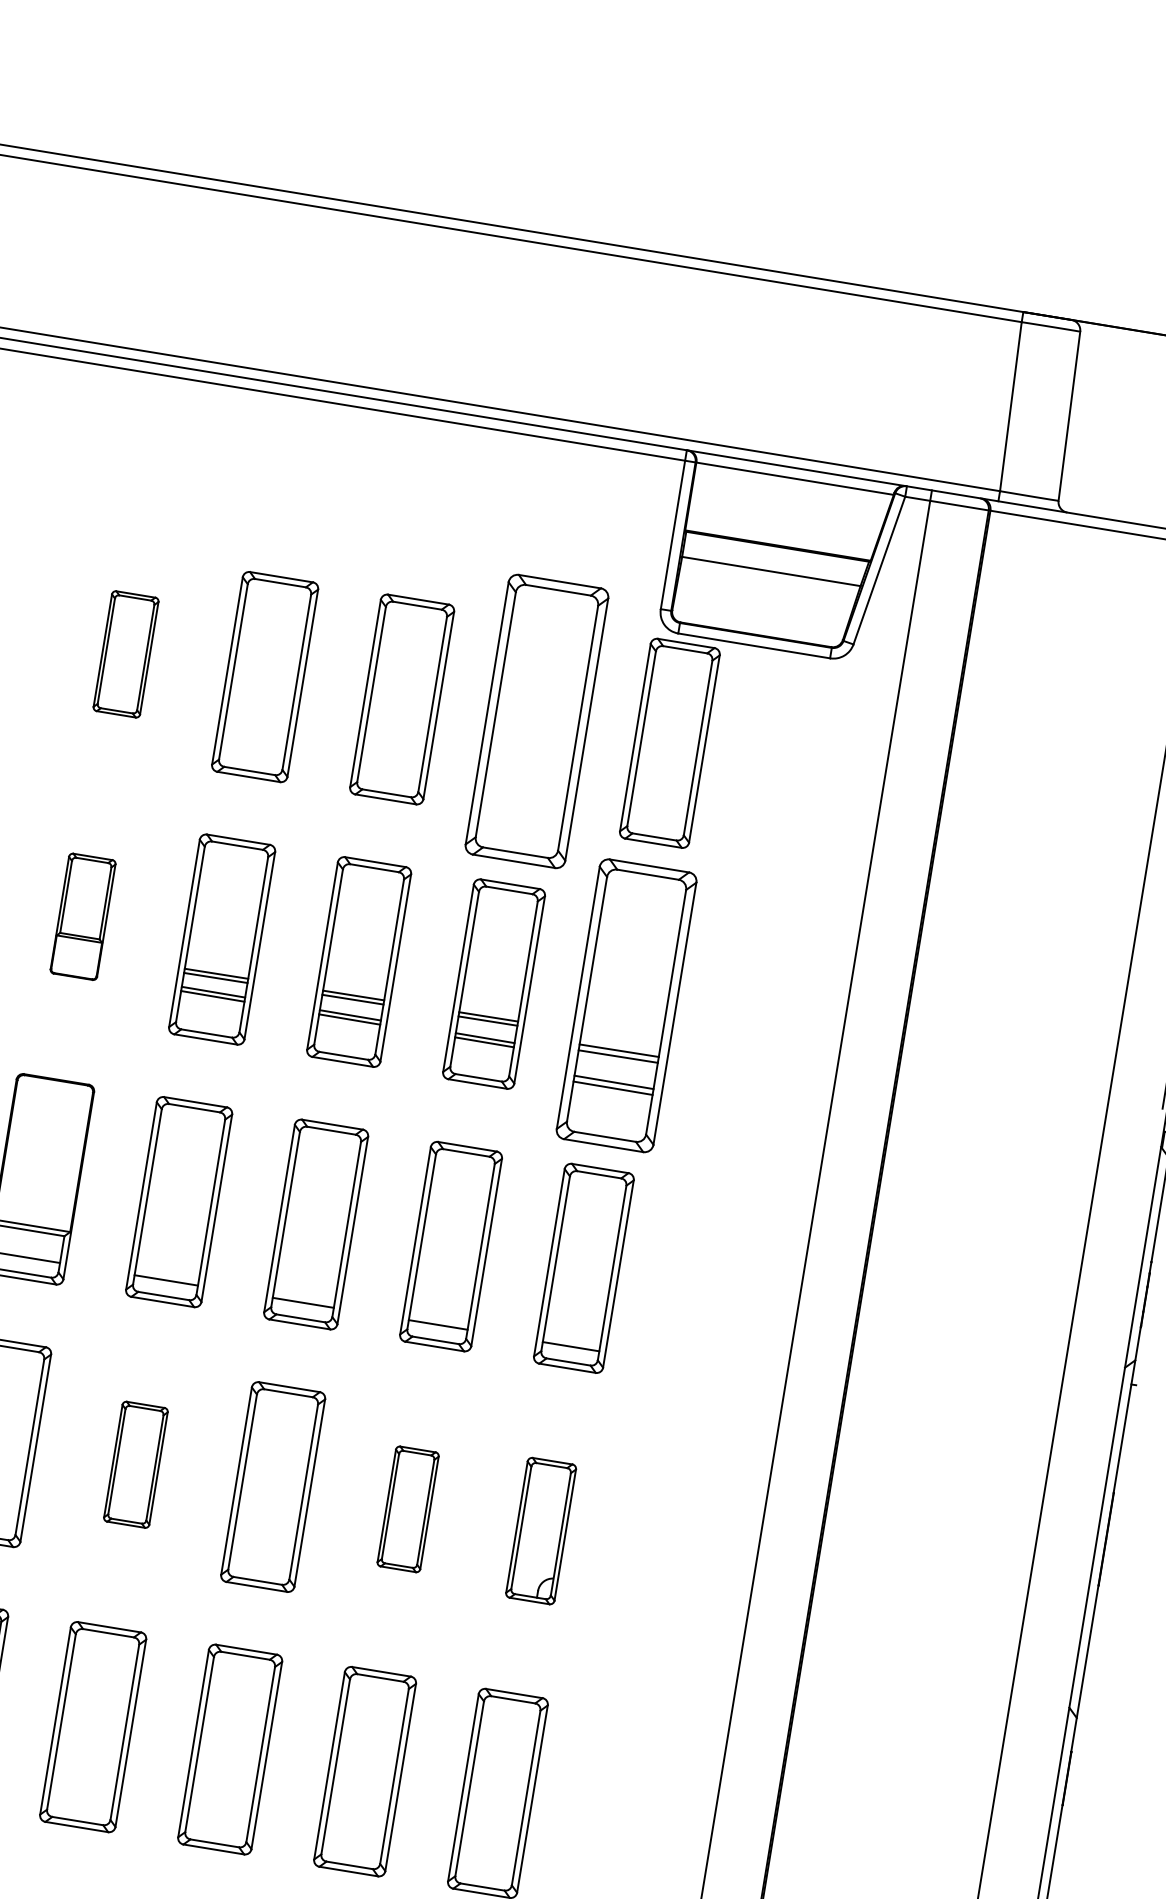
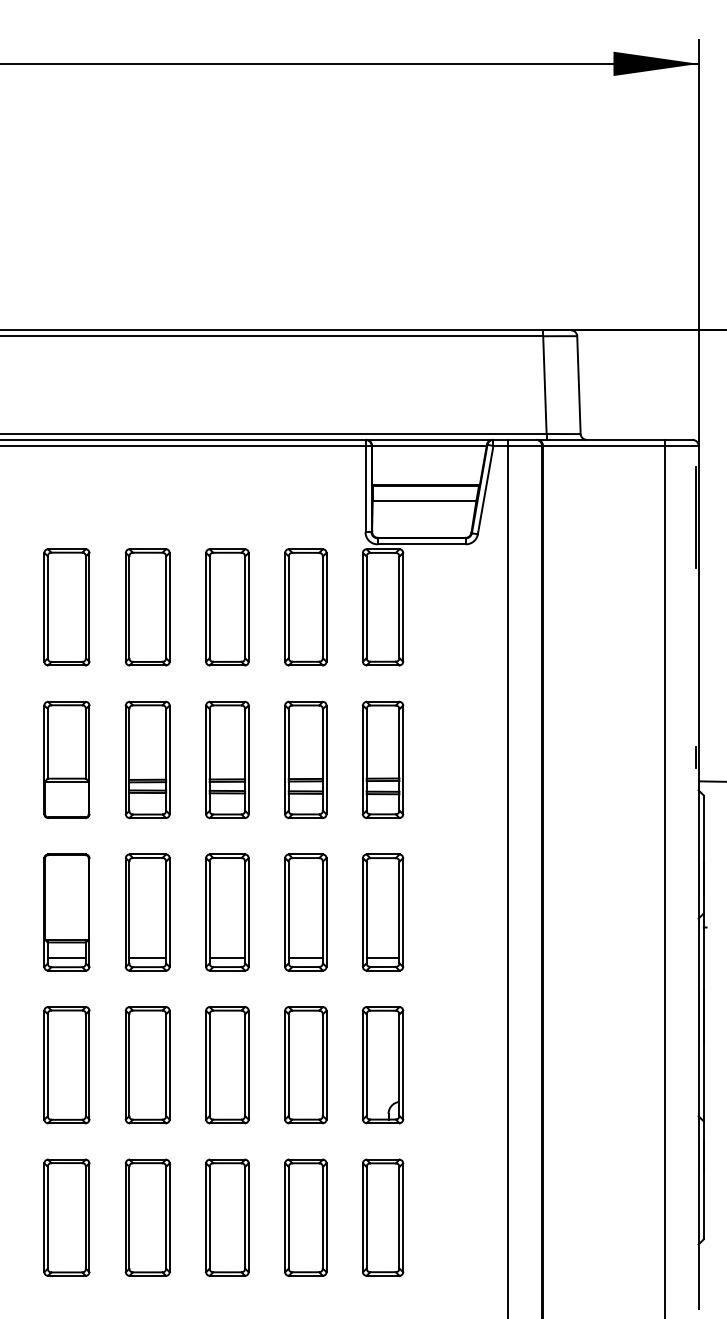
part: (125, 654) -> (66, 607), size x1.67
part: (536, 721) -> (305, 607), size x0.71
part: (82, 915) -> (66, 759), size x1.67
part: (627, 1005) -> (383, 759), size x0.71
part: (135, 1465) -> (147, 1065), size x1.67
part: (407, 1509) -> (305, 1065), size x1.67
part: (541, 1531) -> (383, 1065), size x1.43

